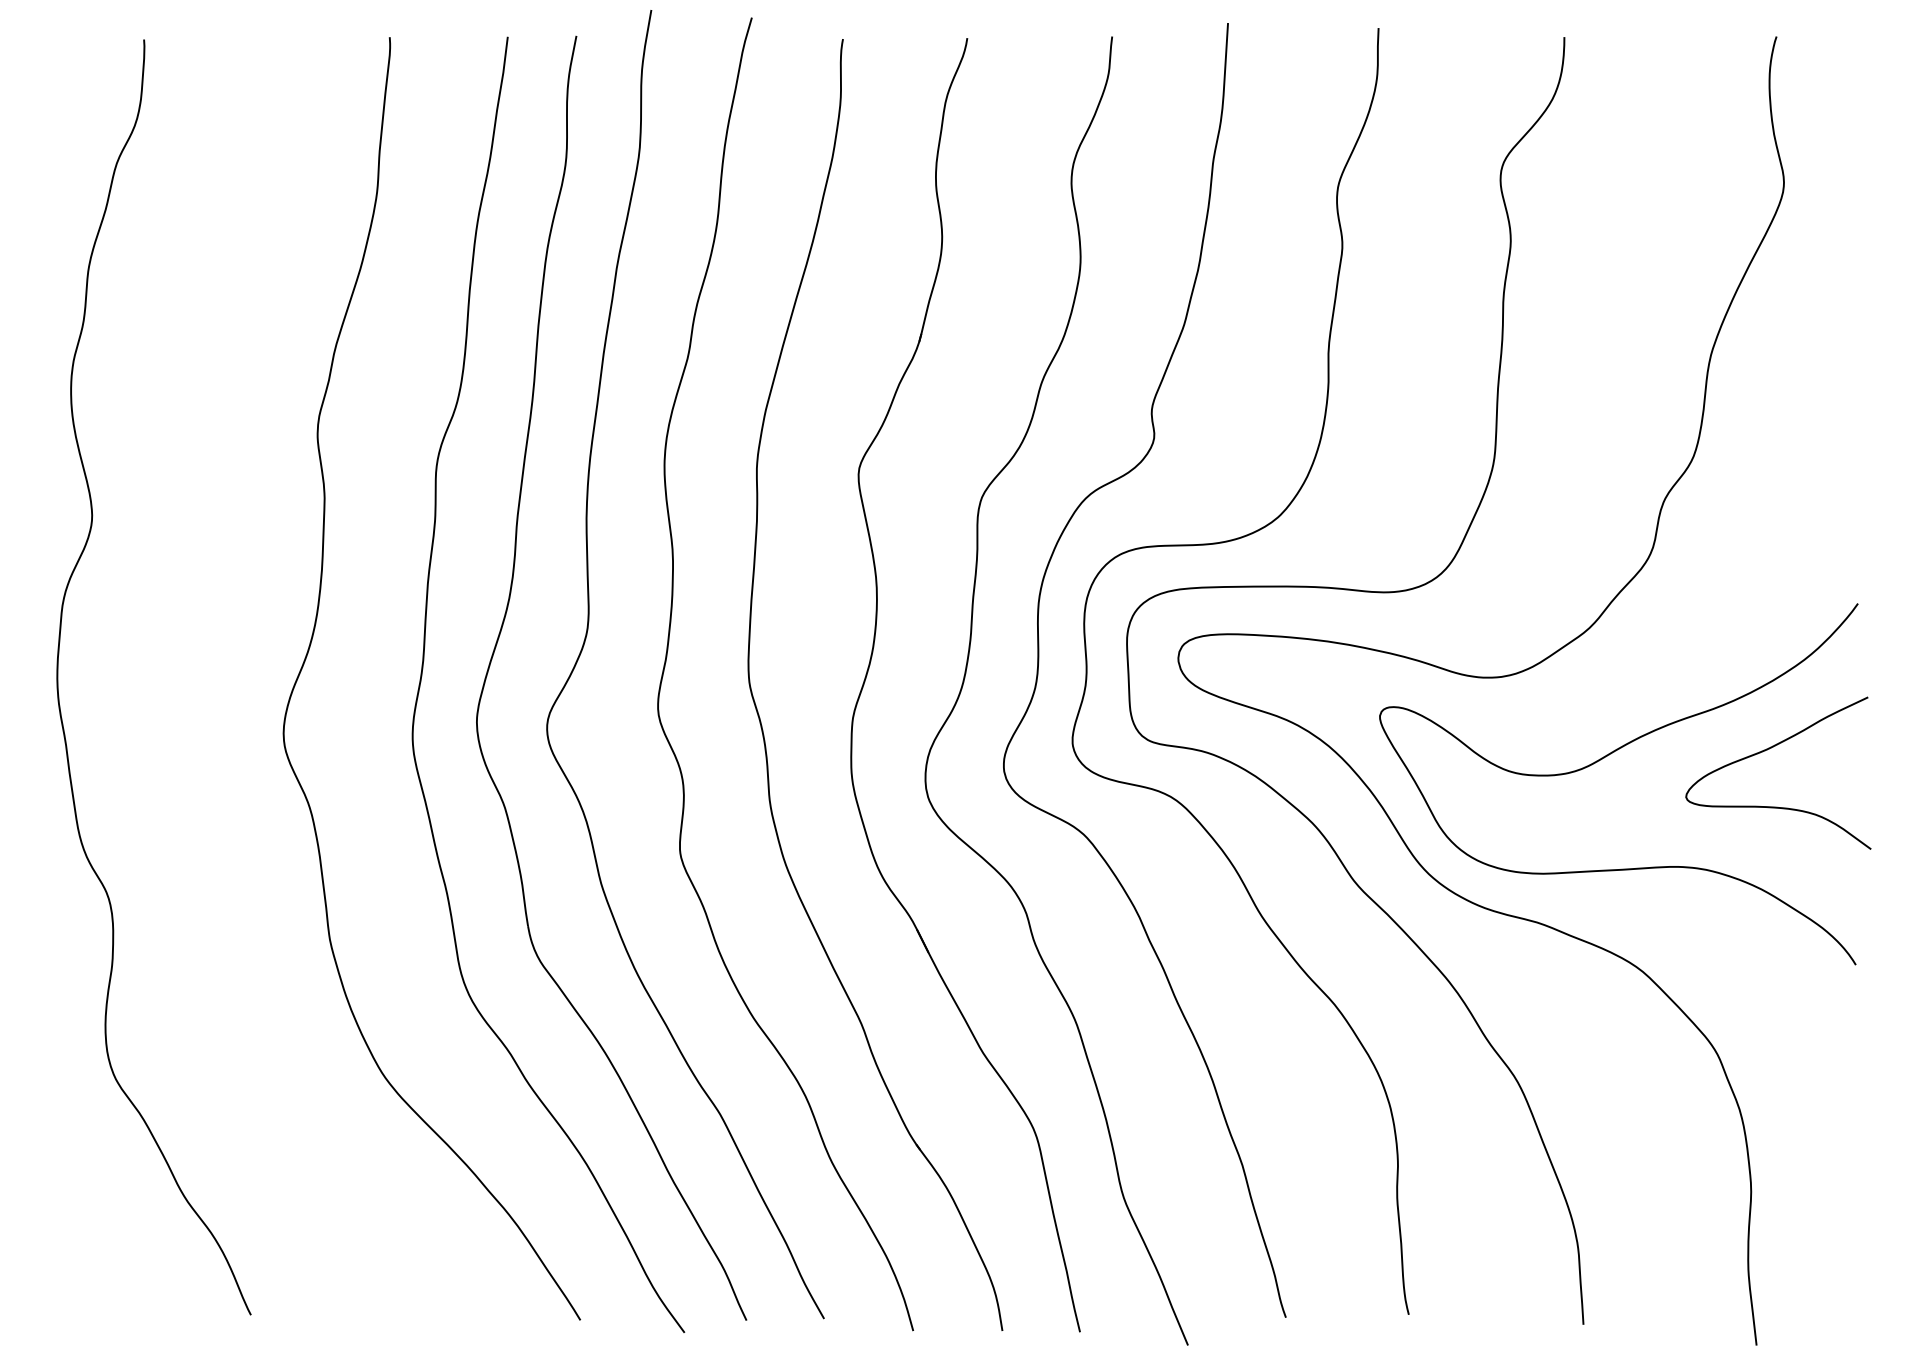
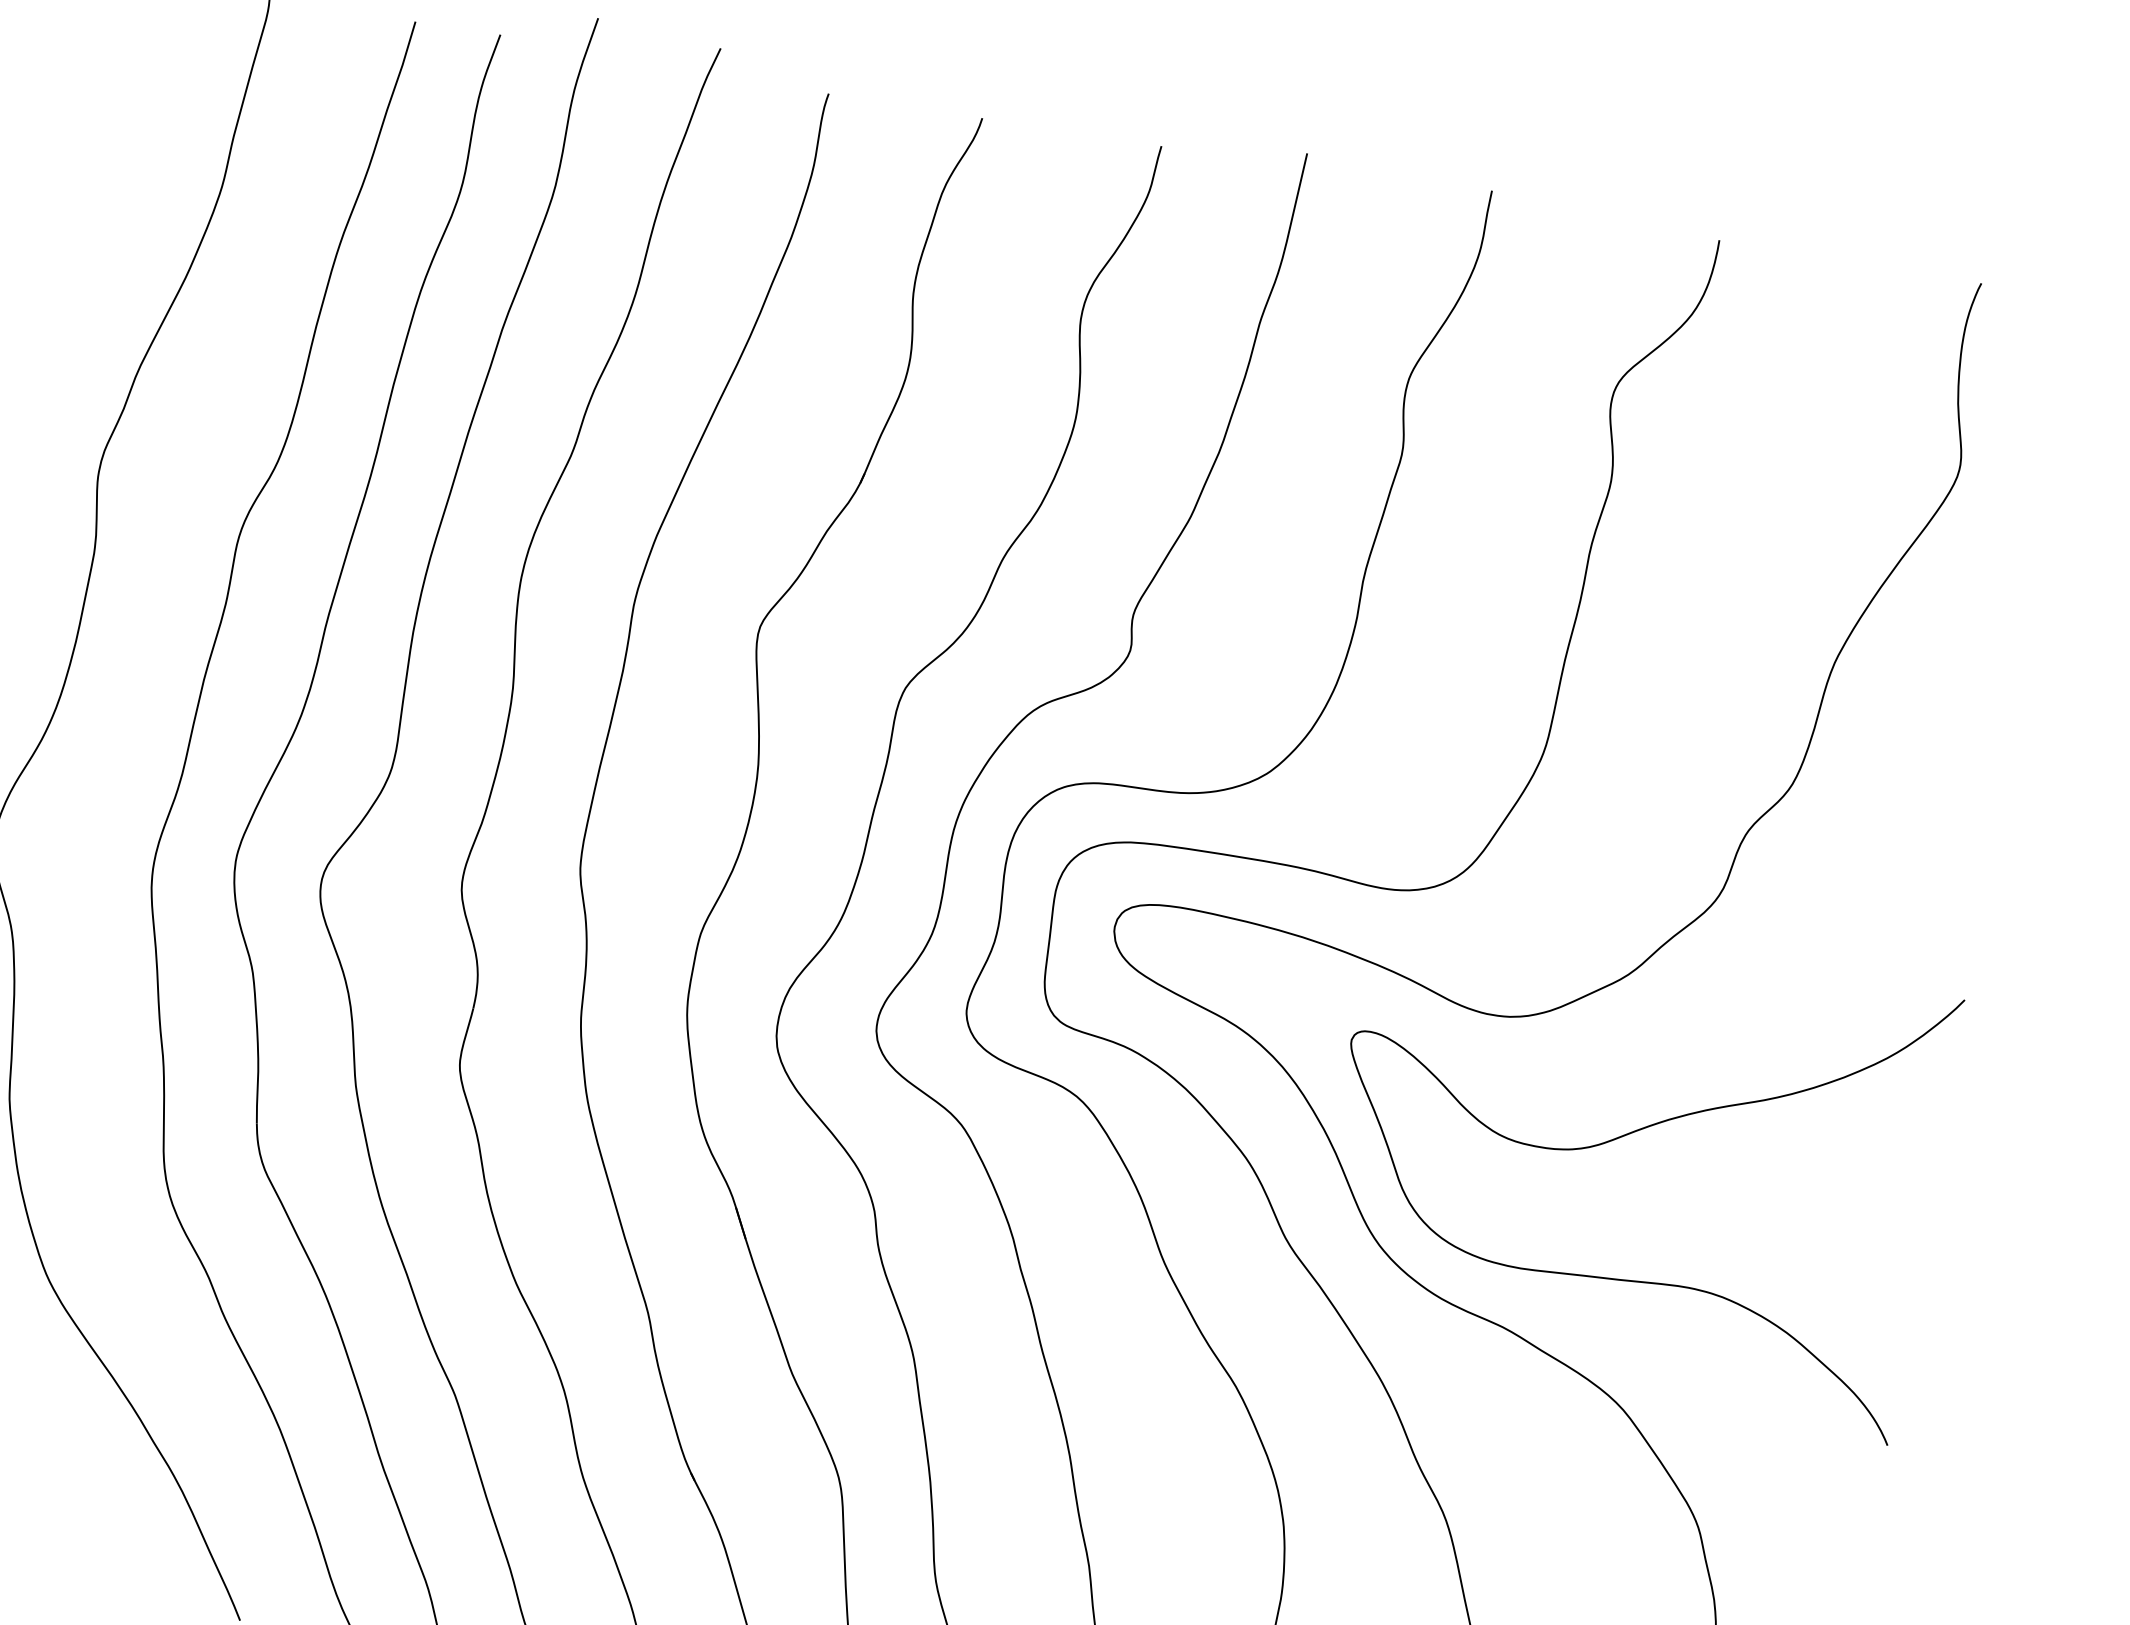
curve: (1767, 750) -> (1822, 1162), removed

